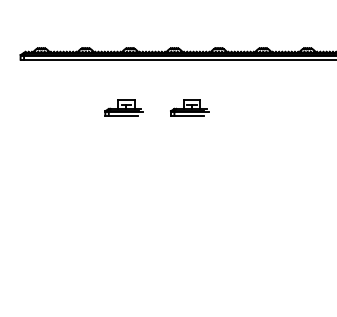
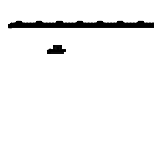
part: (189, 108) -> (86, 49), removed

